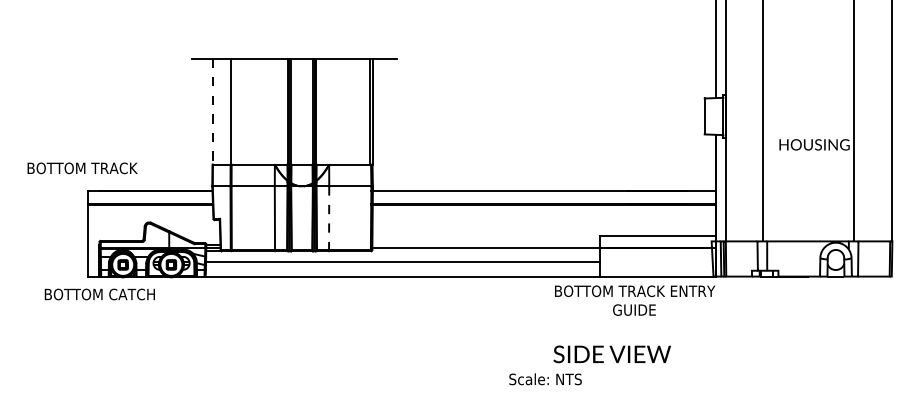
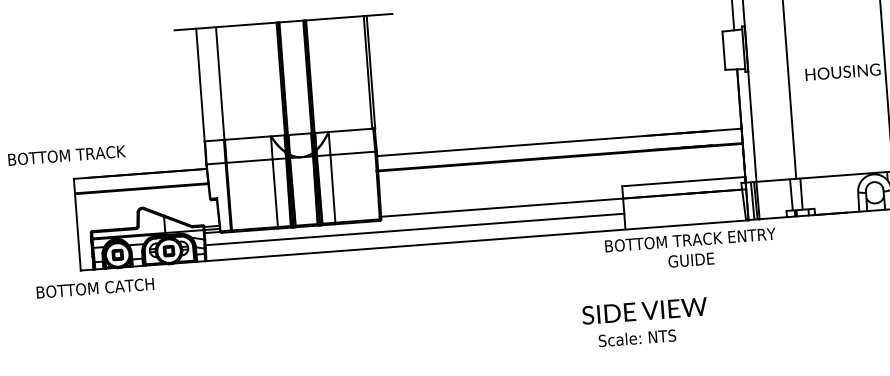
line: (212, 111) -> (200, 84), dashed -> solid
line: (329, 218) -> (333, 189), dashed -> solid
text: (635, 300) -> (691, 249), moved
text: (545, 379) -> (637, 338), moved

